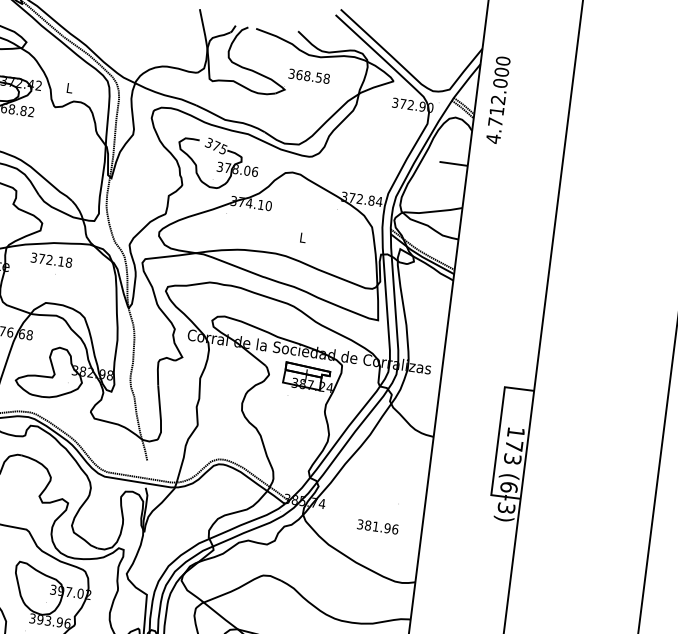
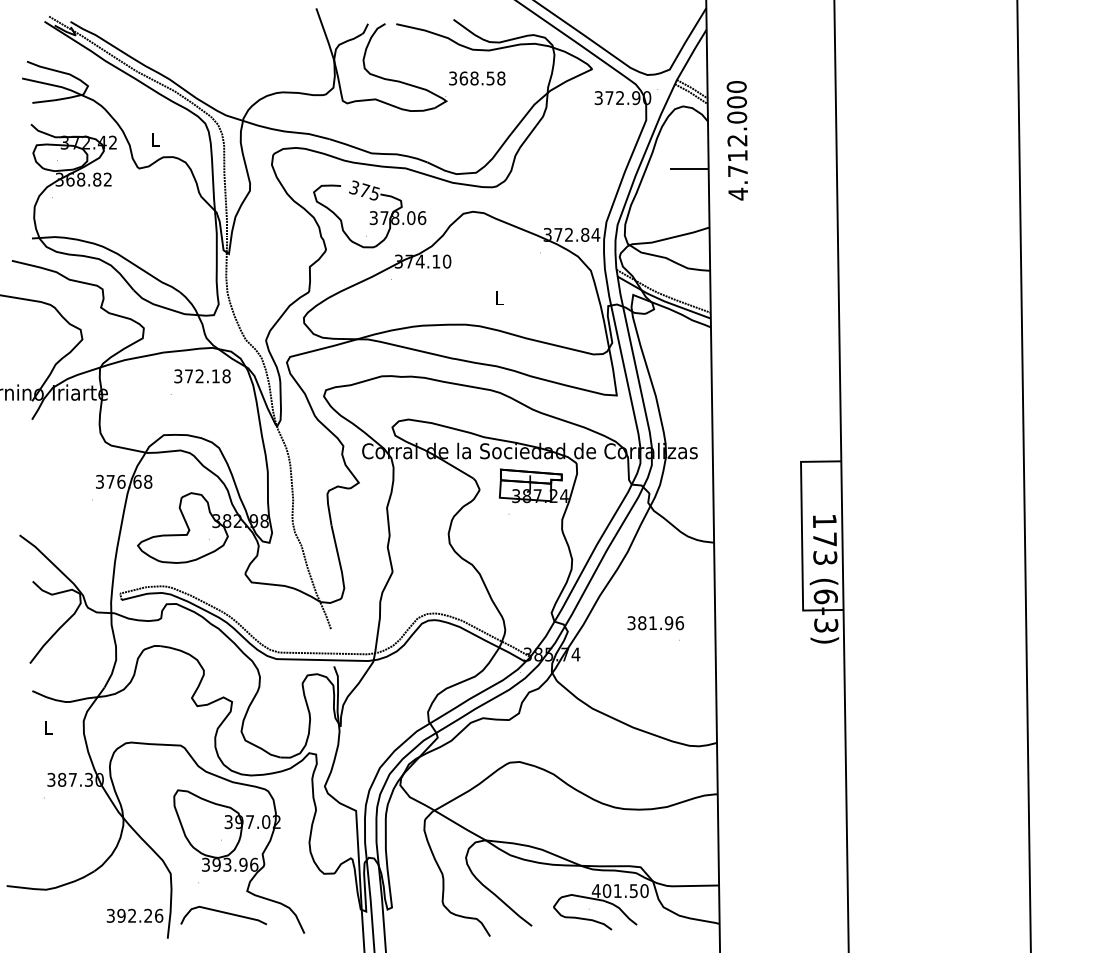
text: (497, 99) -> (736, 140), moved
text: (51, 260) -> (202, 376), moved
text: (377, 527) -> (655, 623), moved

